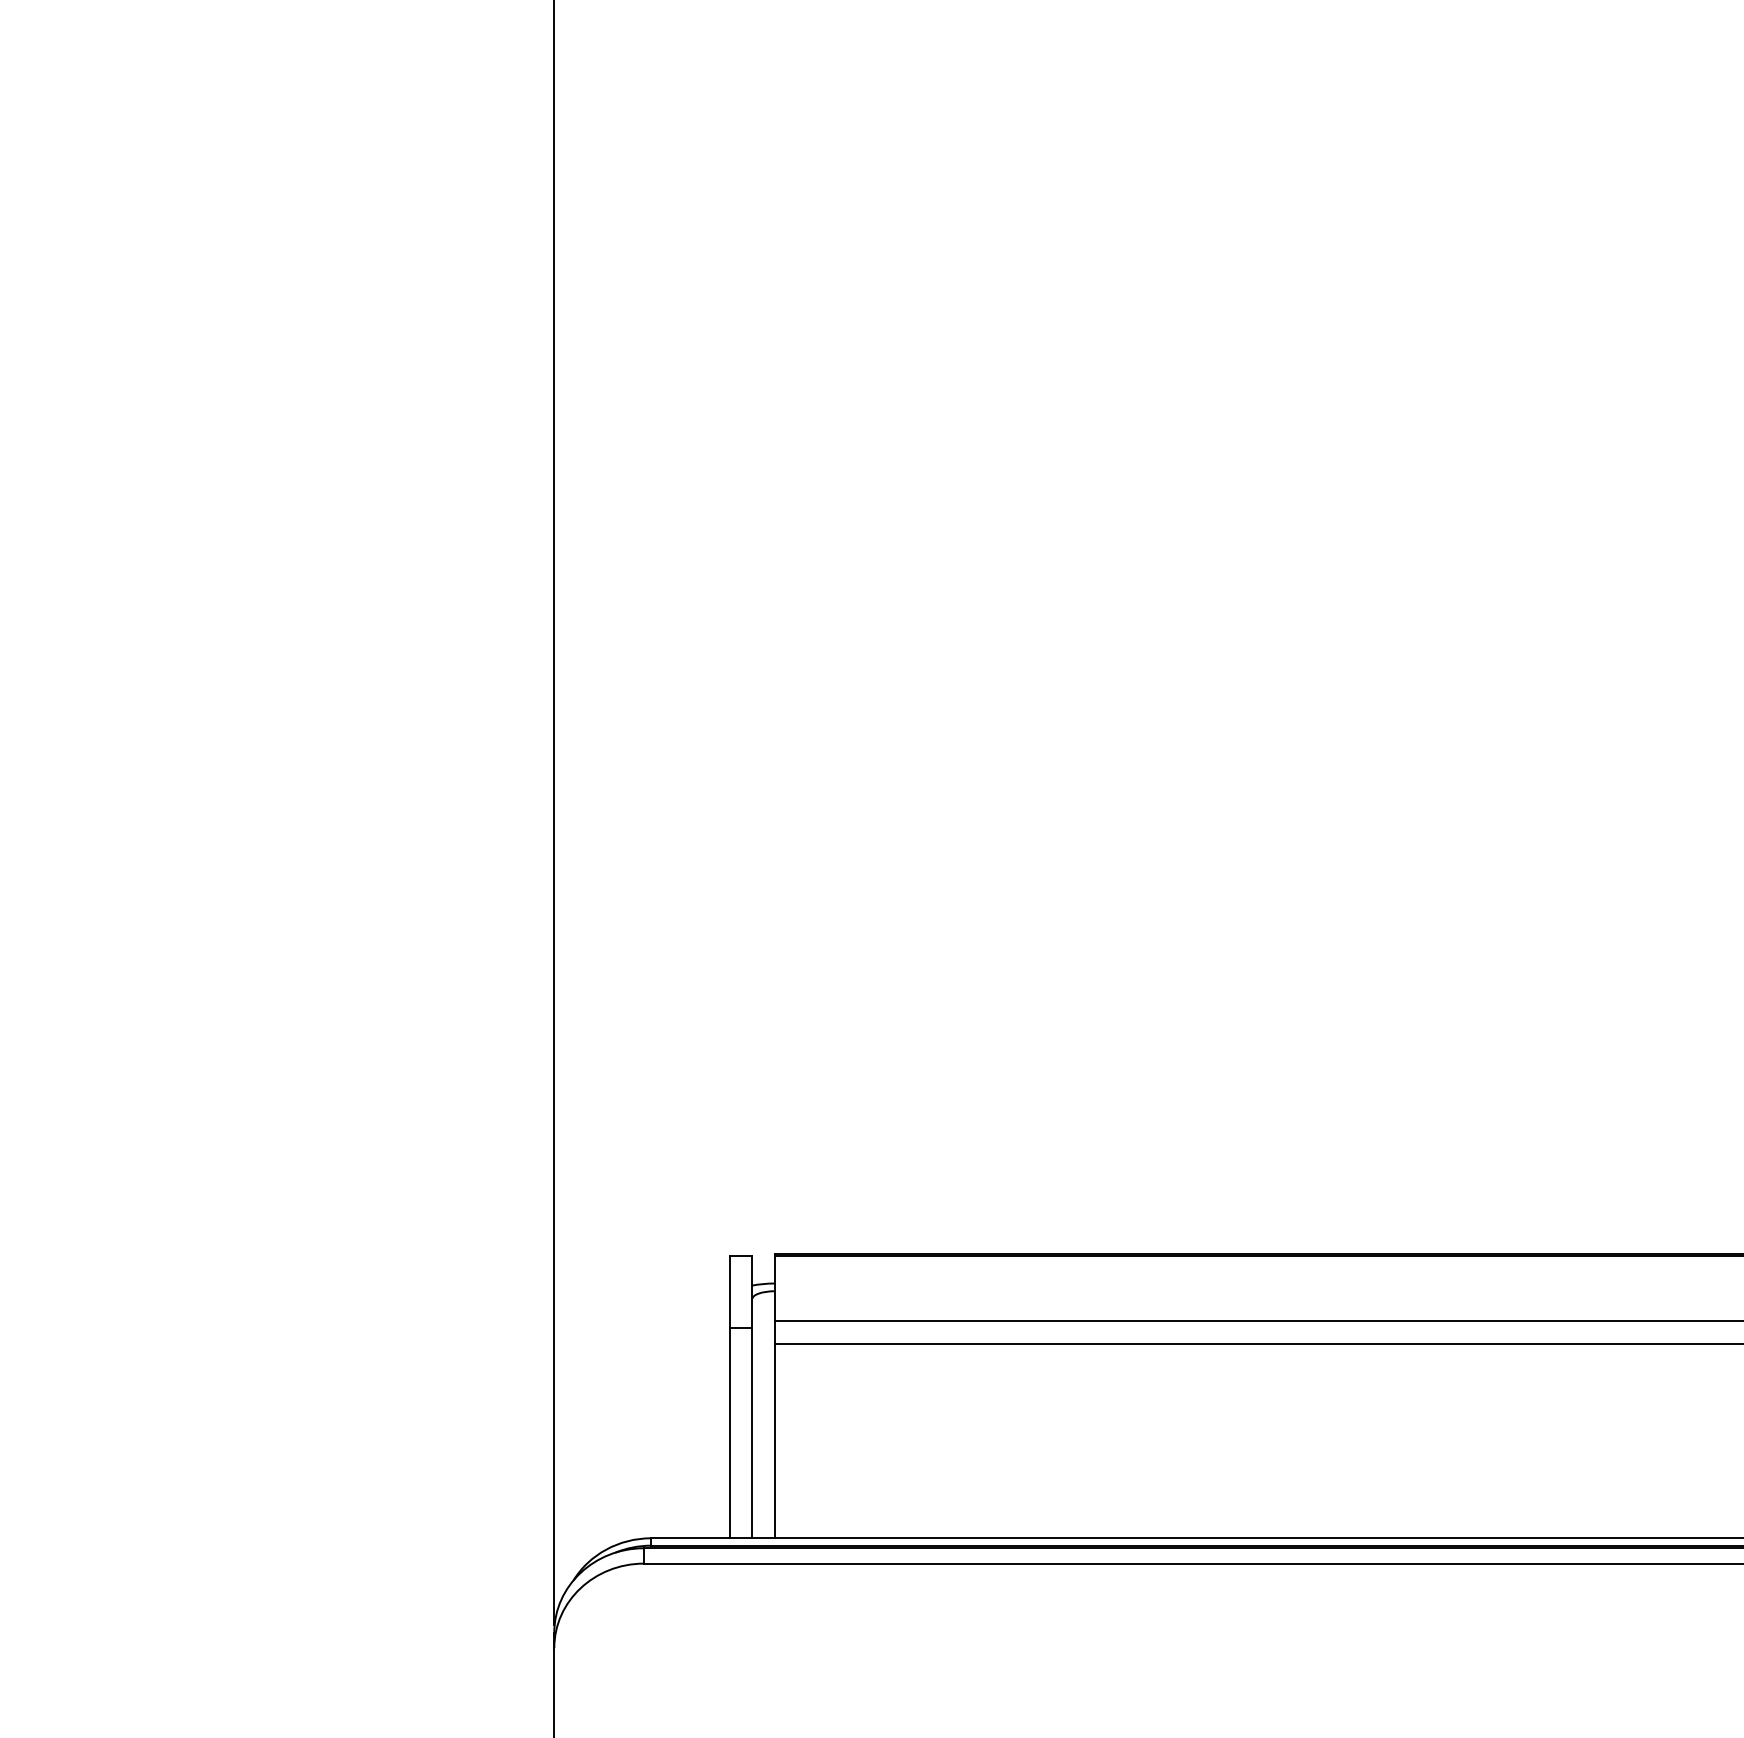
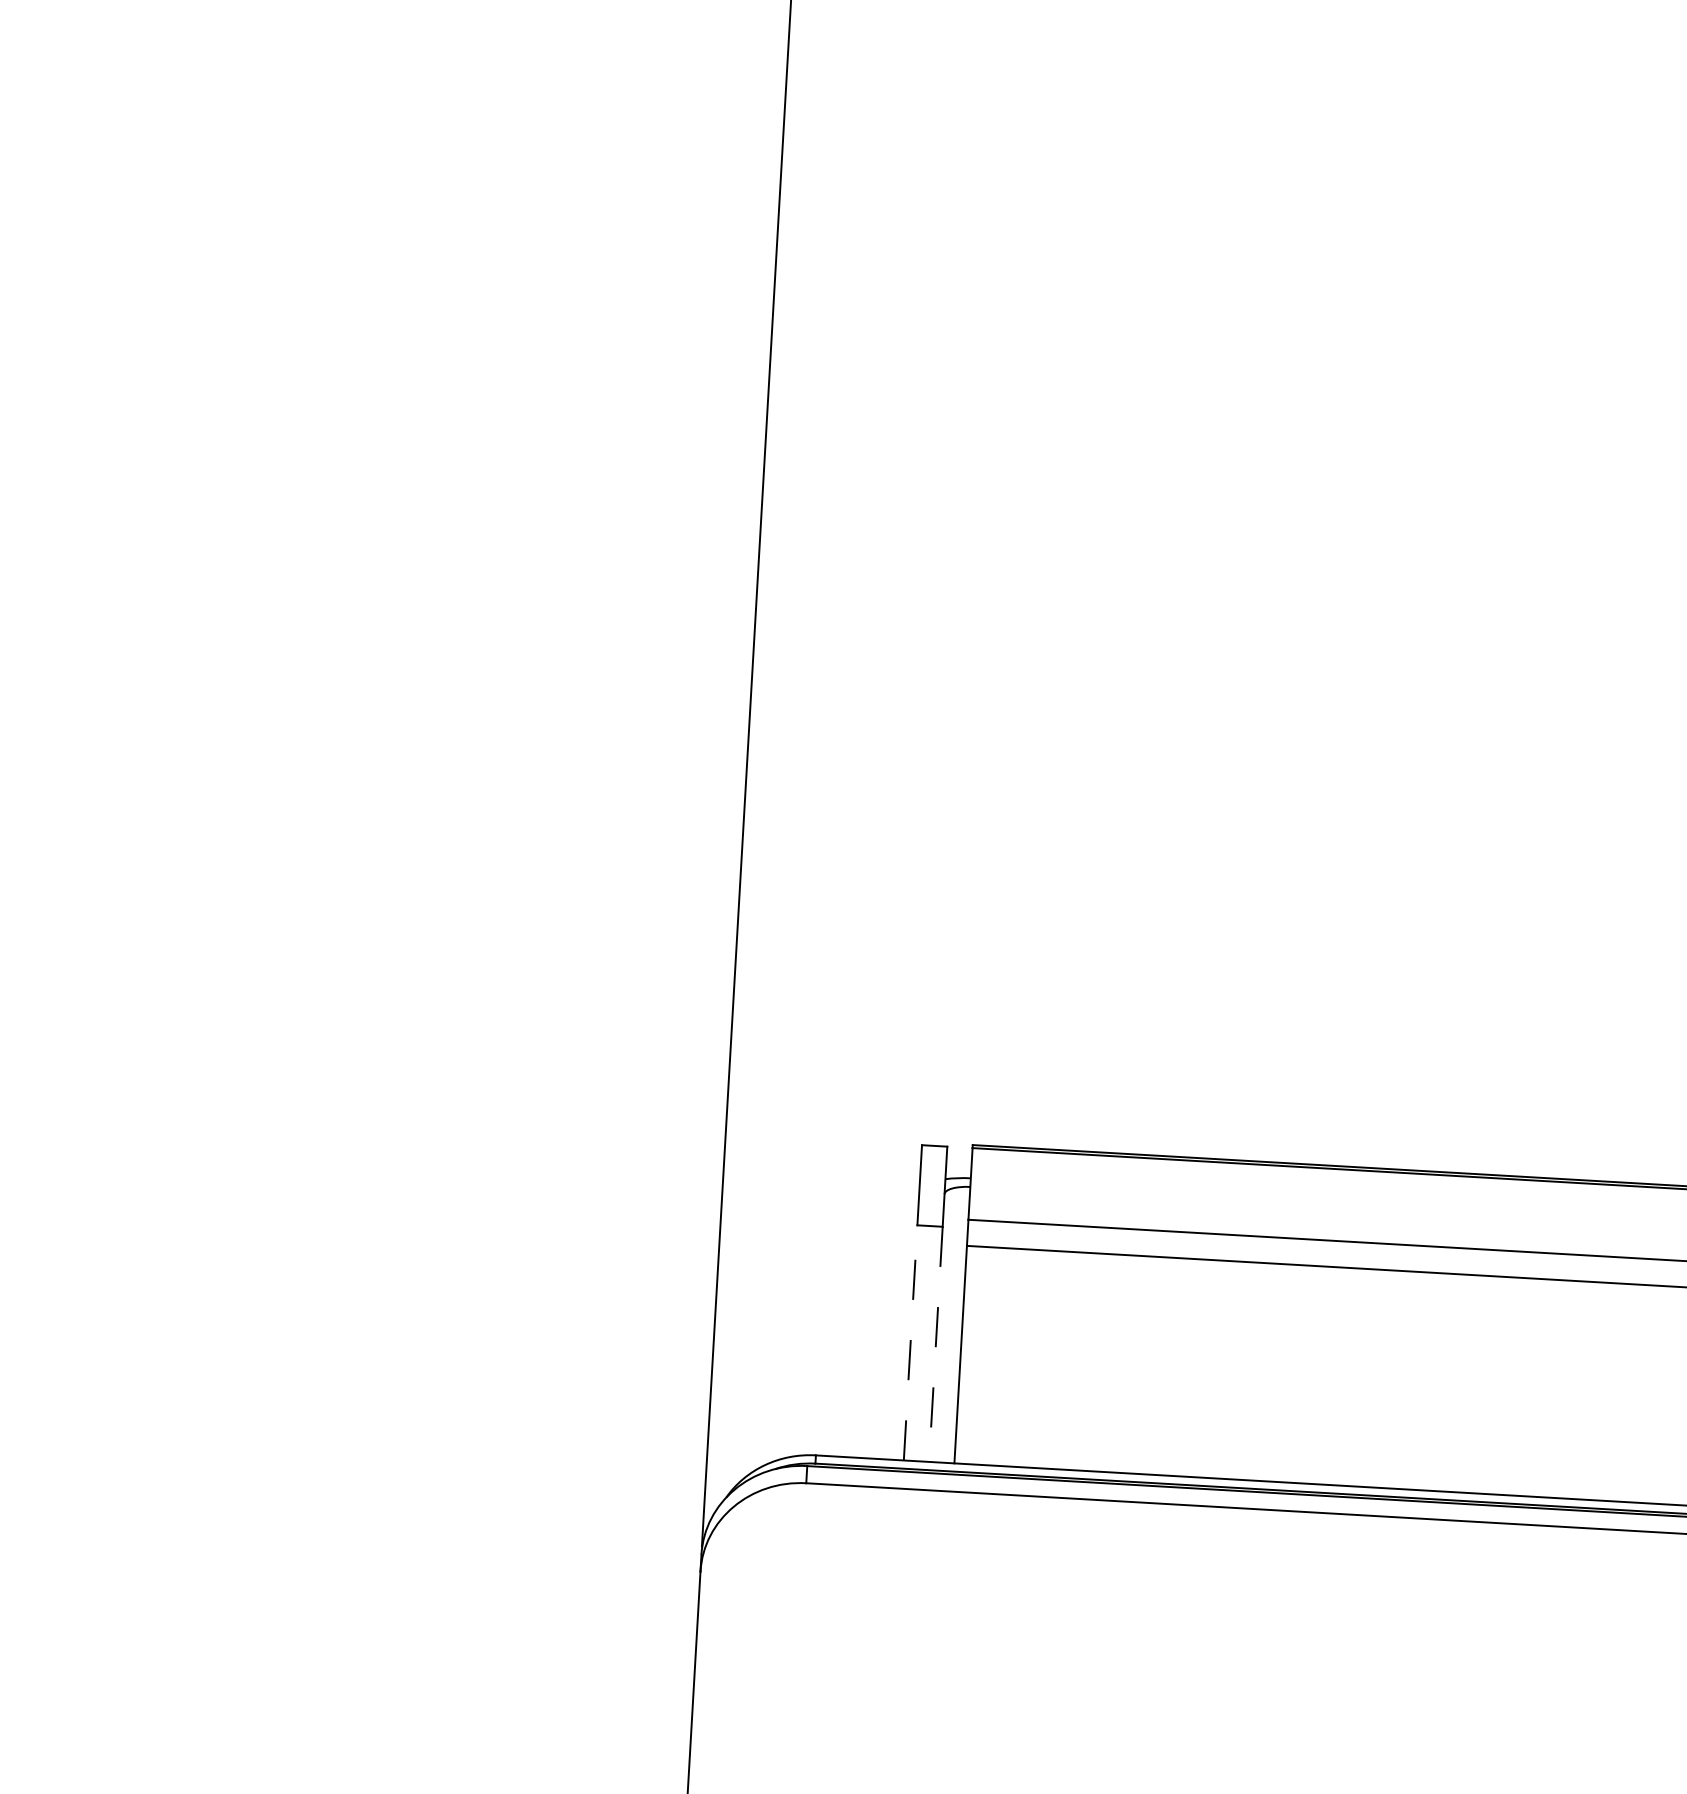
line: (729, 1432) -> (910, 1342), solid -> dashed
line: (752, 1433) -> (936, 1344), solid -> dashed

